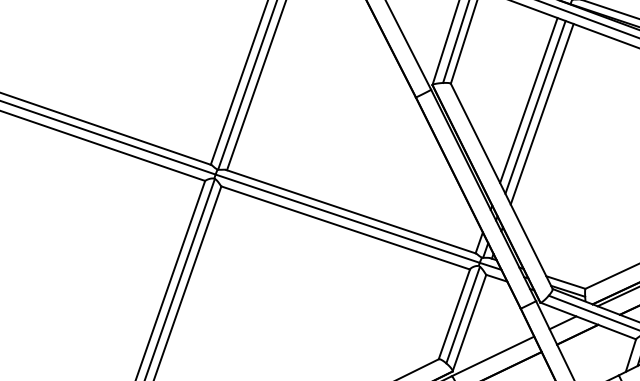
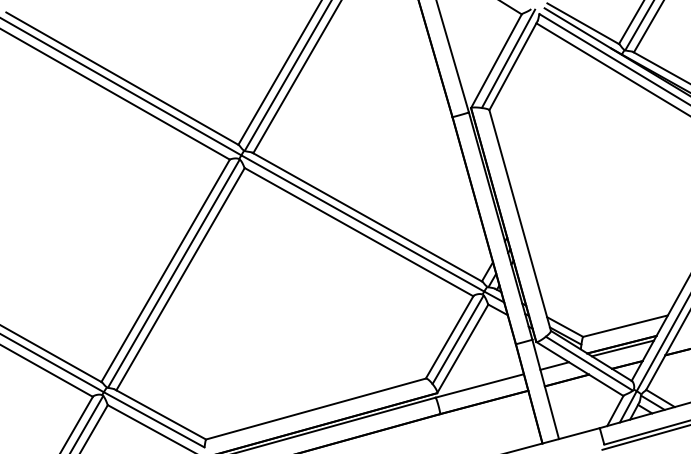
line: (528, 99) -> (562, 140), removed
line: (534, 107) -> (567, 149), removed
line: (542, 114) -> (573, 157), removed

